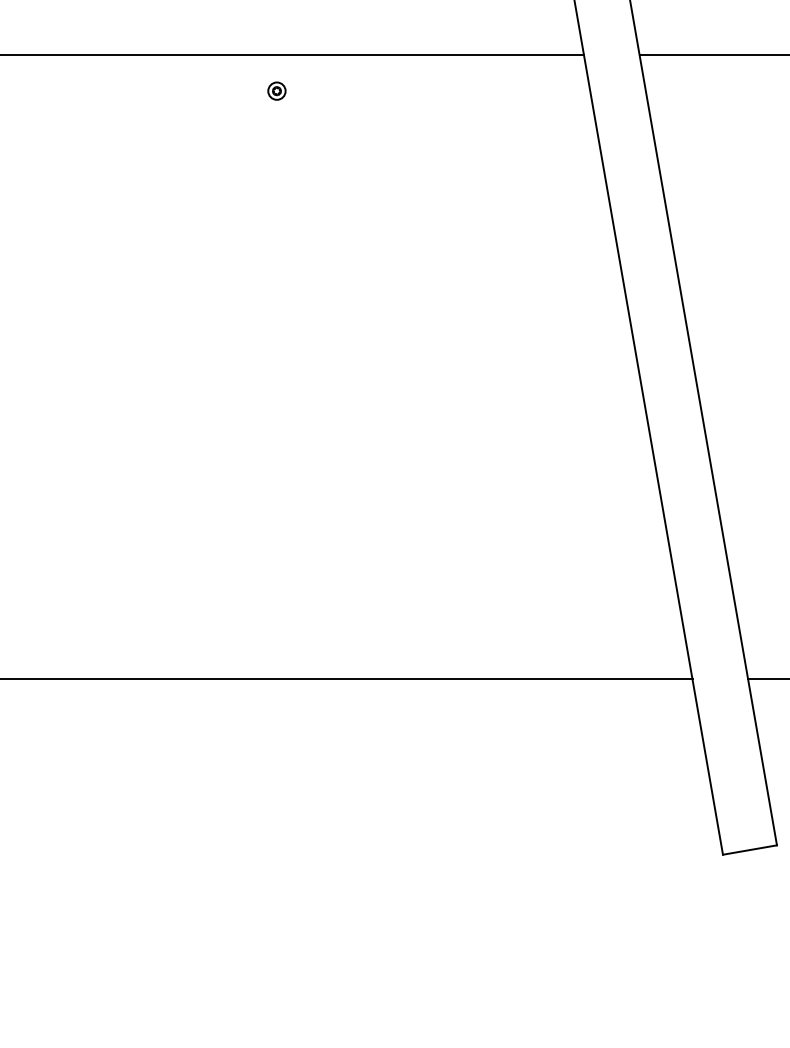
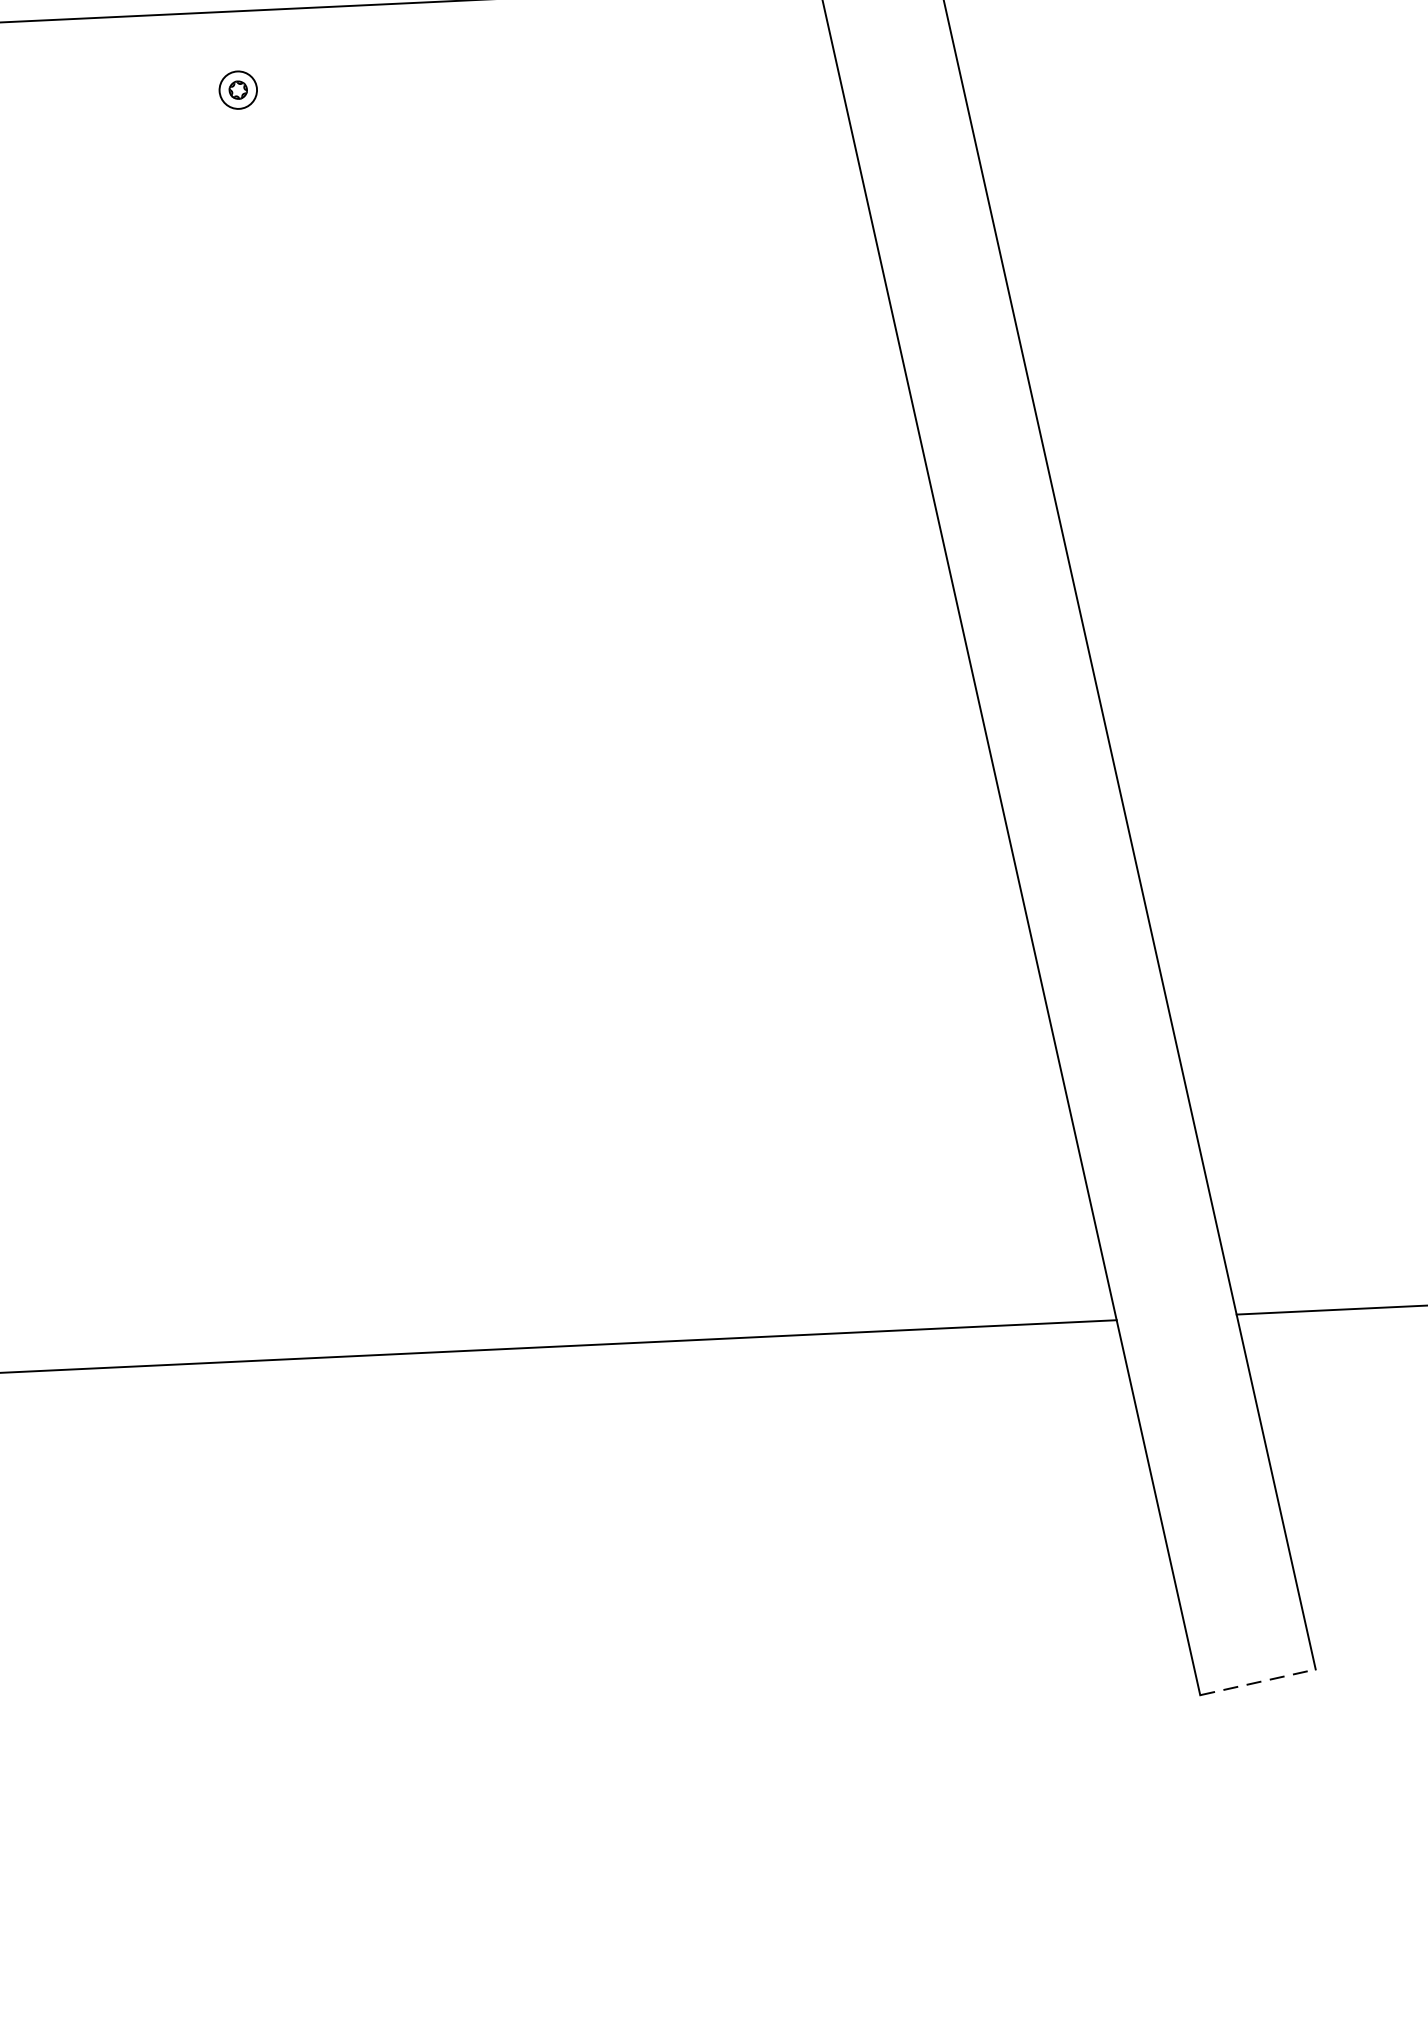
part: (276, 90) -> (237, 88), moved
line: (750, 849) -> (1259, 1681), solid -> dashed

